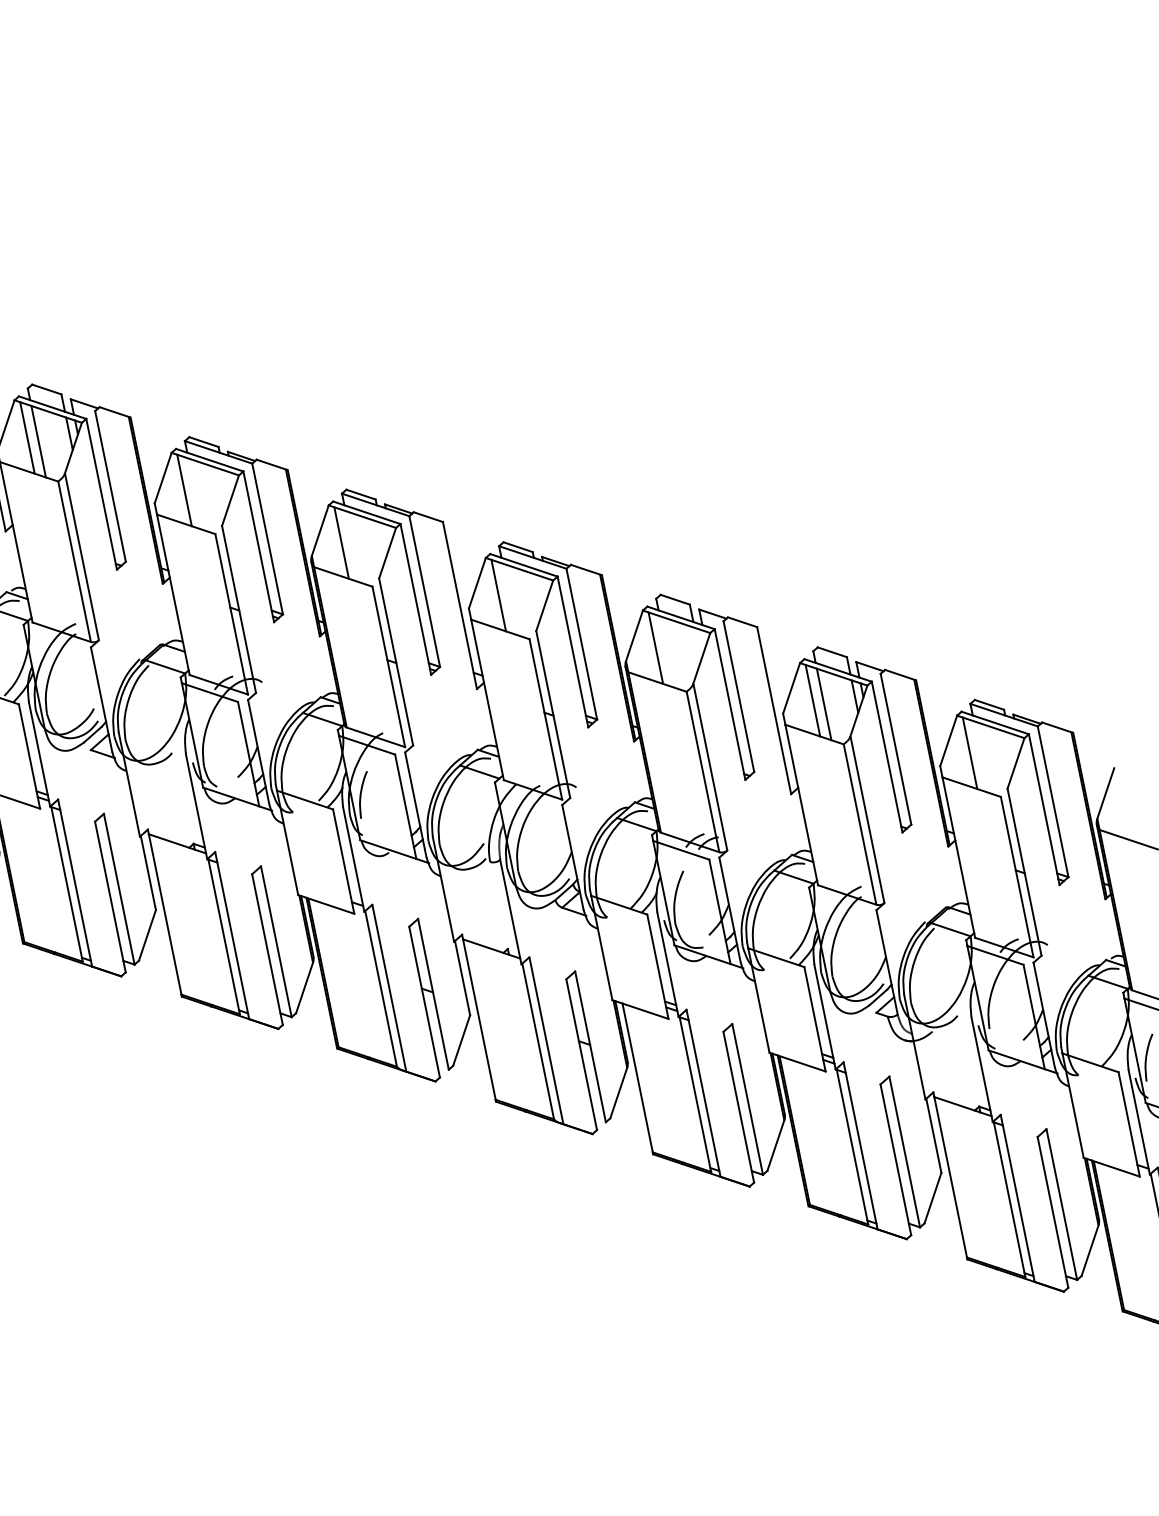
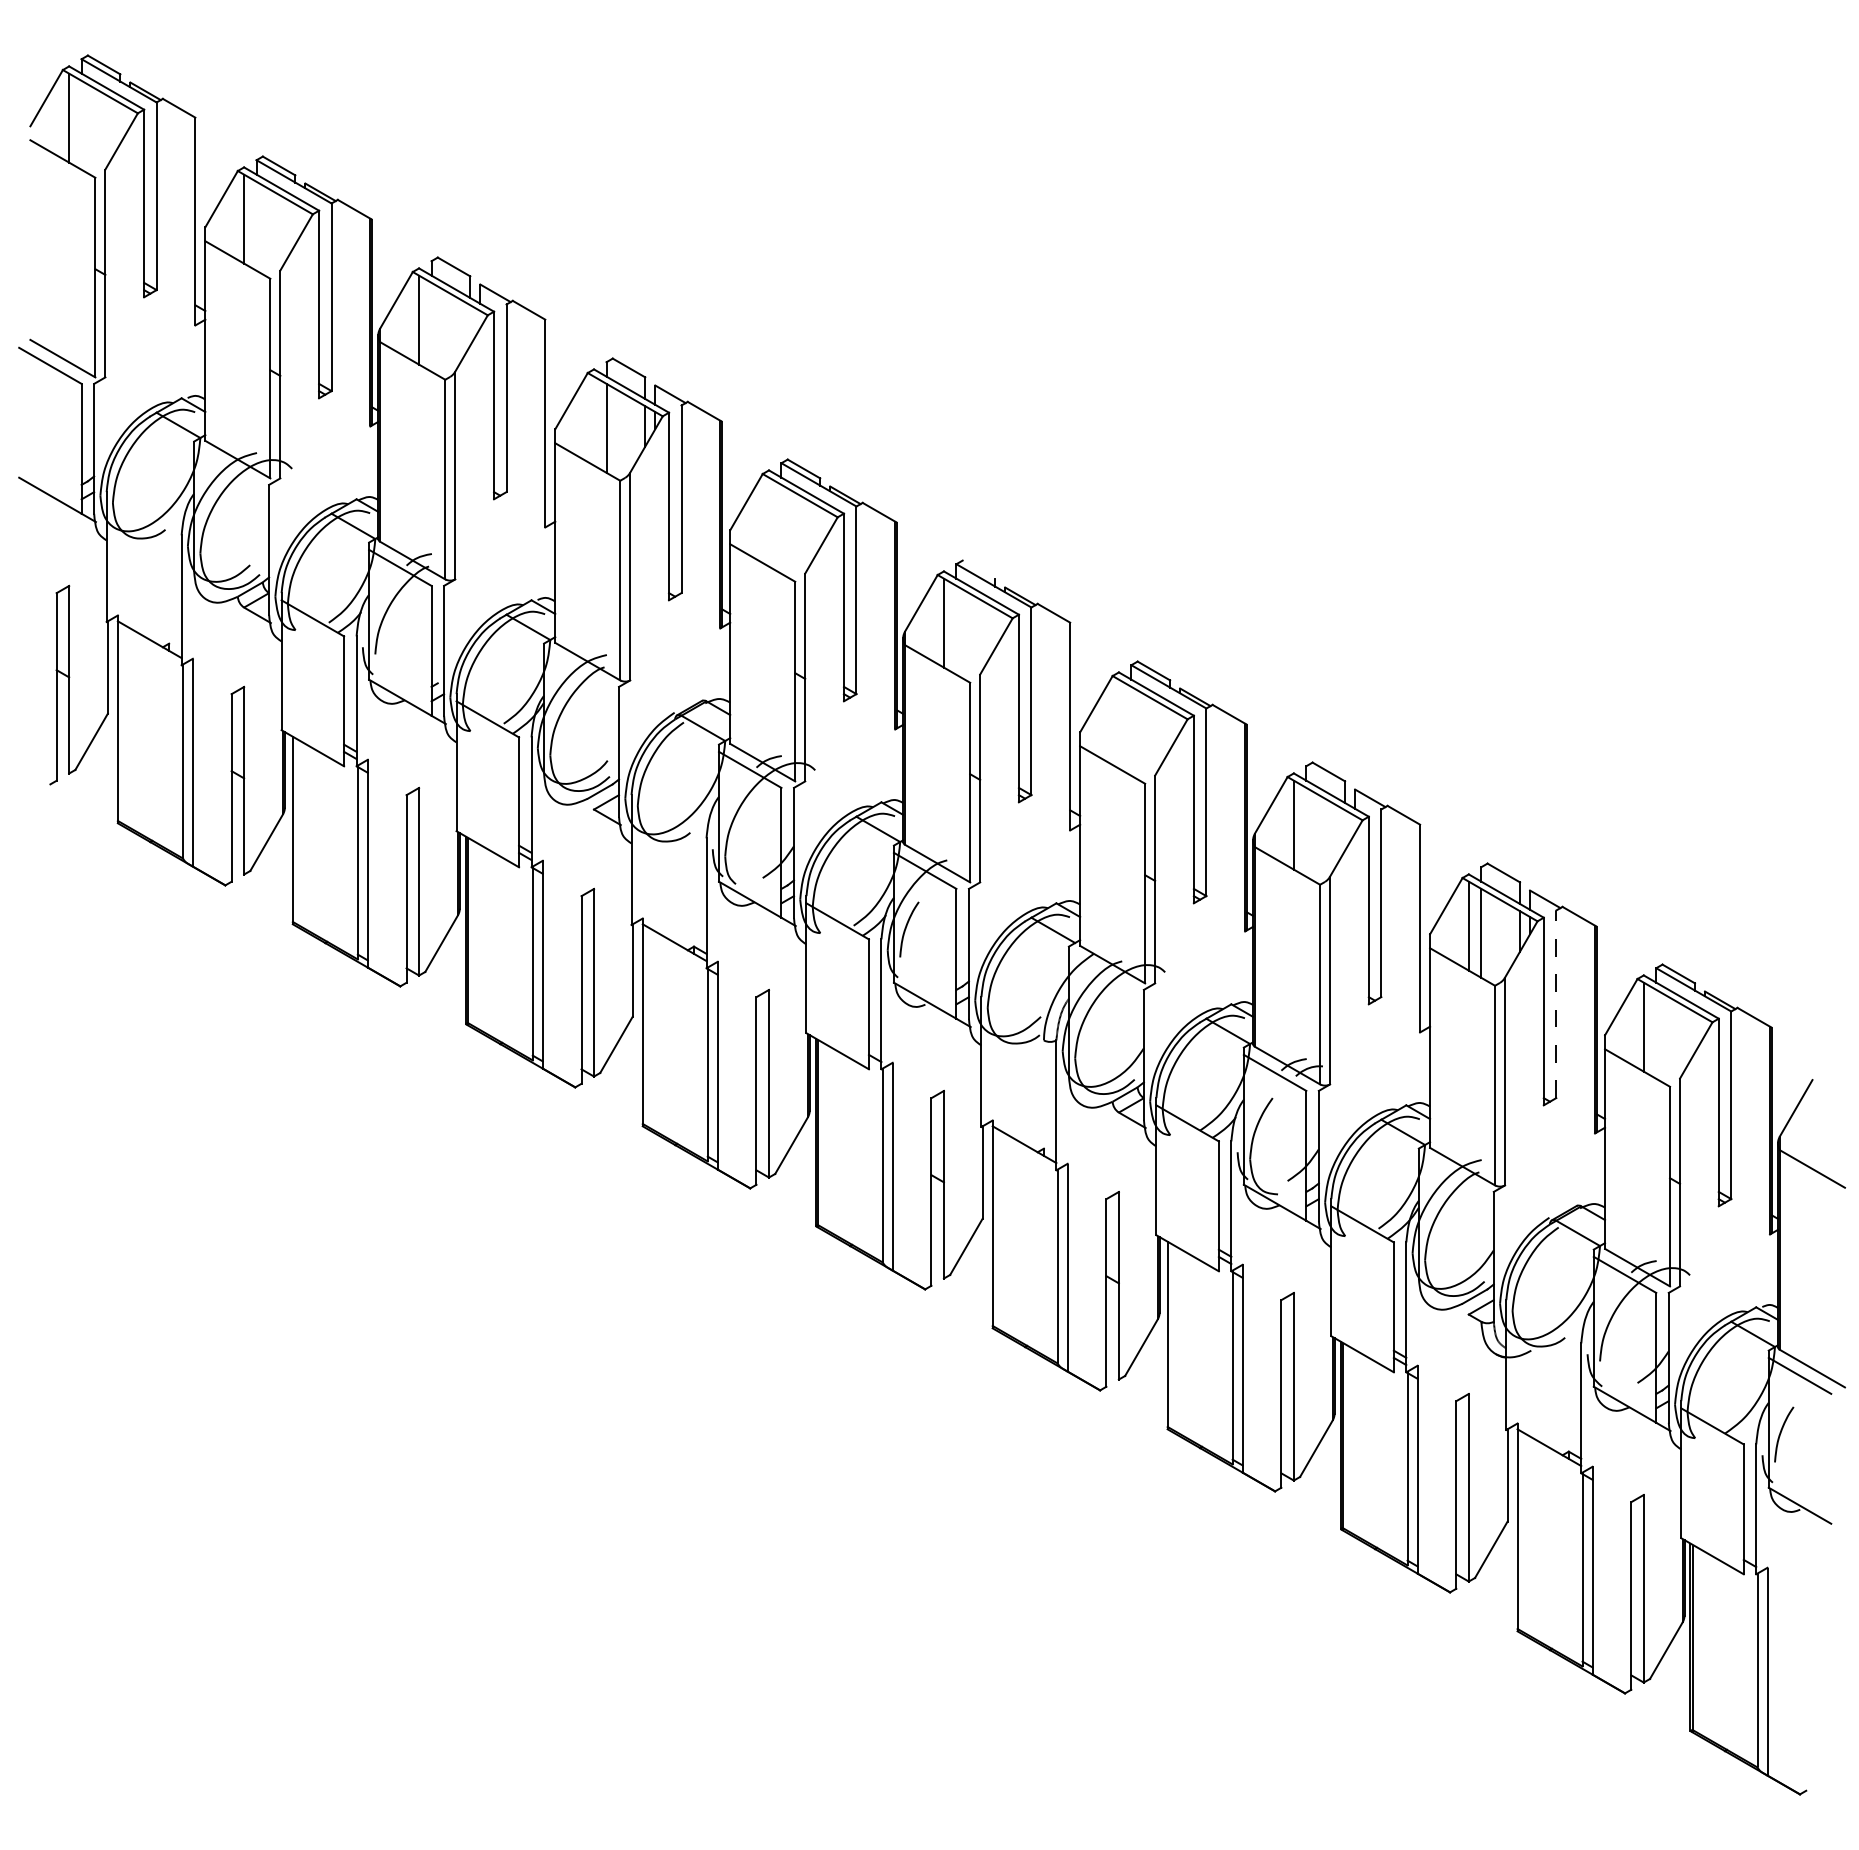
line: (27, 437) -> (594, 420), removed
line: (184, 490) -> (768, 521), removed
line: (360, 494) -> (978, 569), removed
line: (498, 595) -> (1118, 723), removed
line: (896, 749) -> (1556, 1004), solid -> dashed

